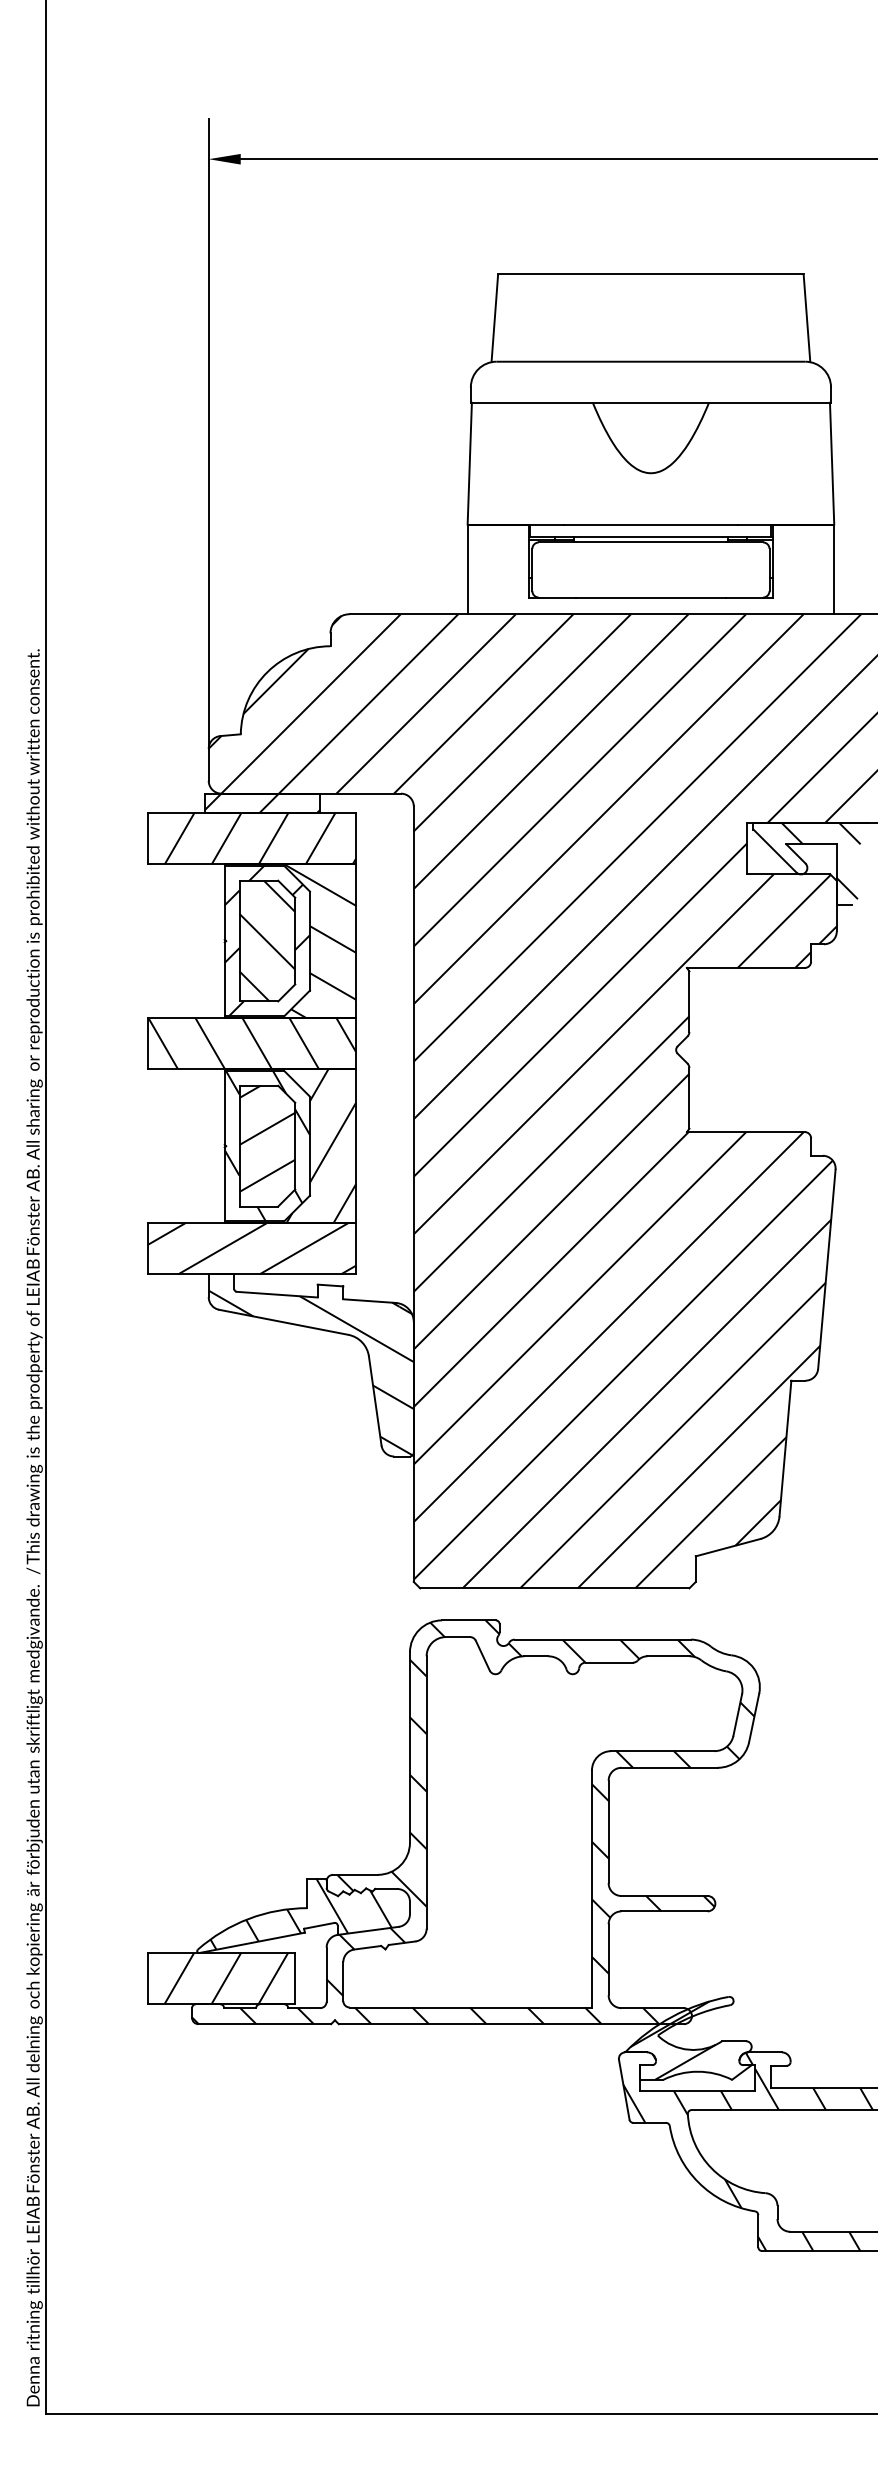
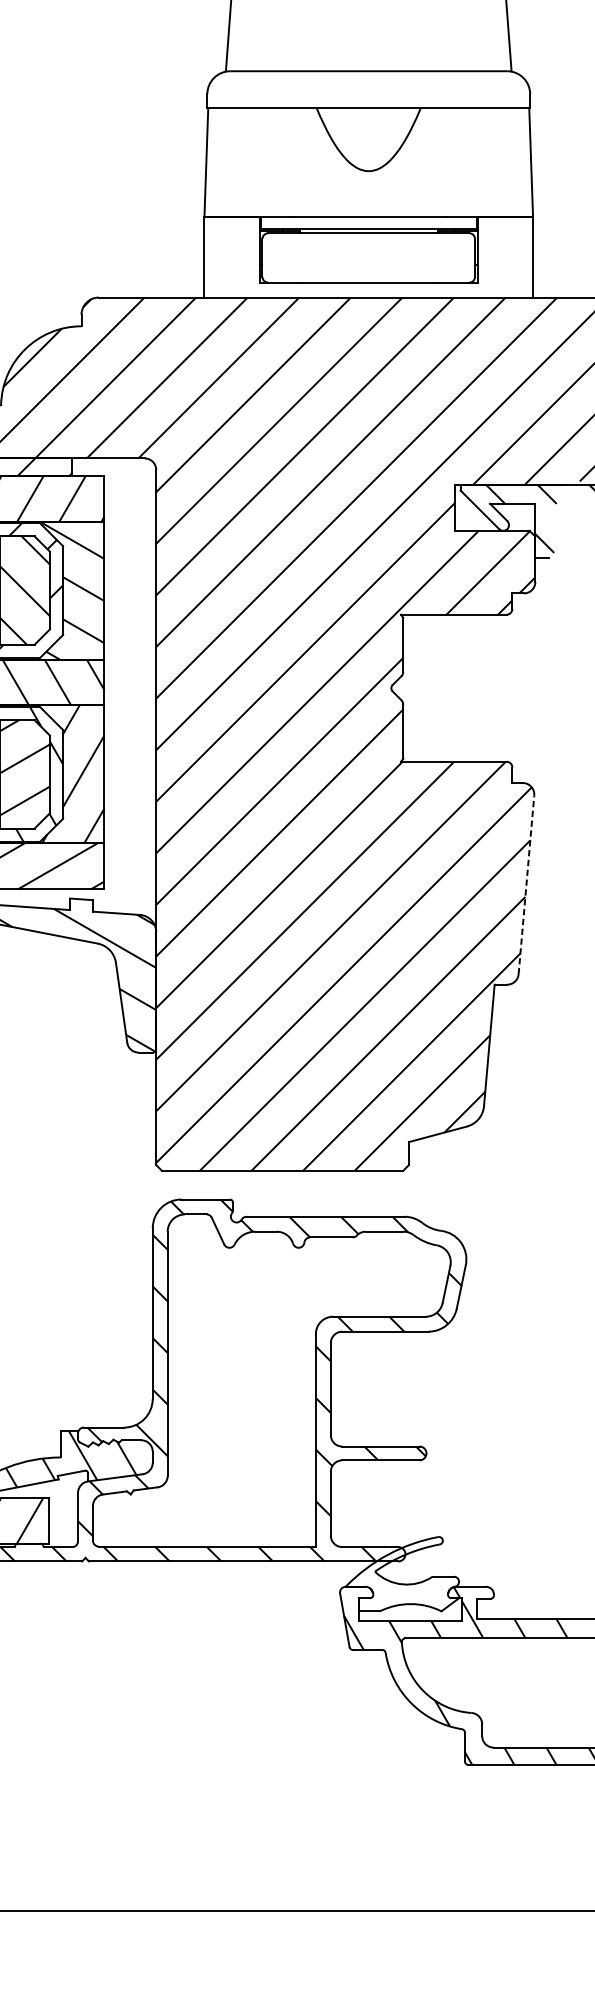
line: (826, 1268) -> (526, 884), solid -> dashed
hatch: (672, 2040) -> (388, 1576), removed

